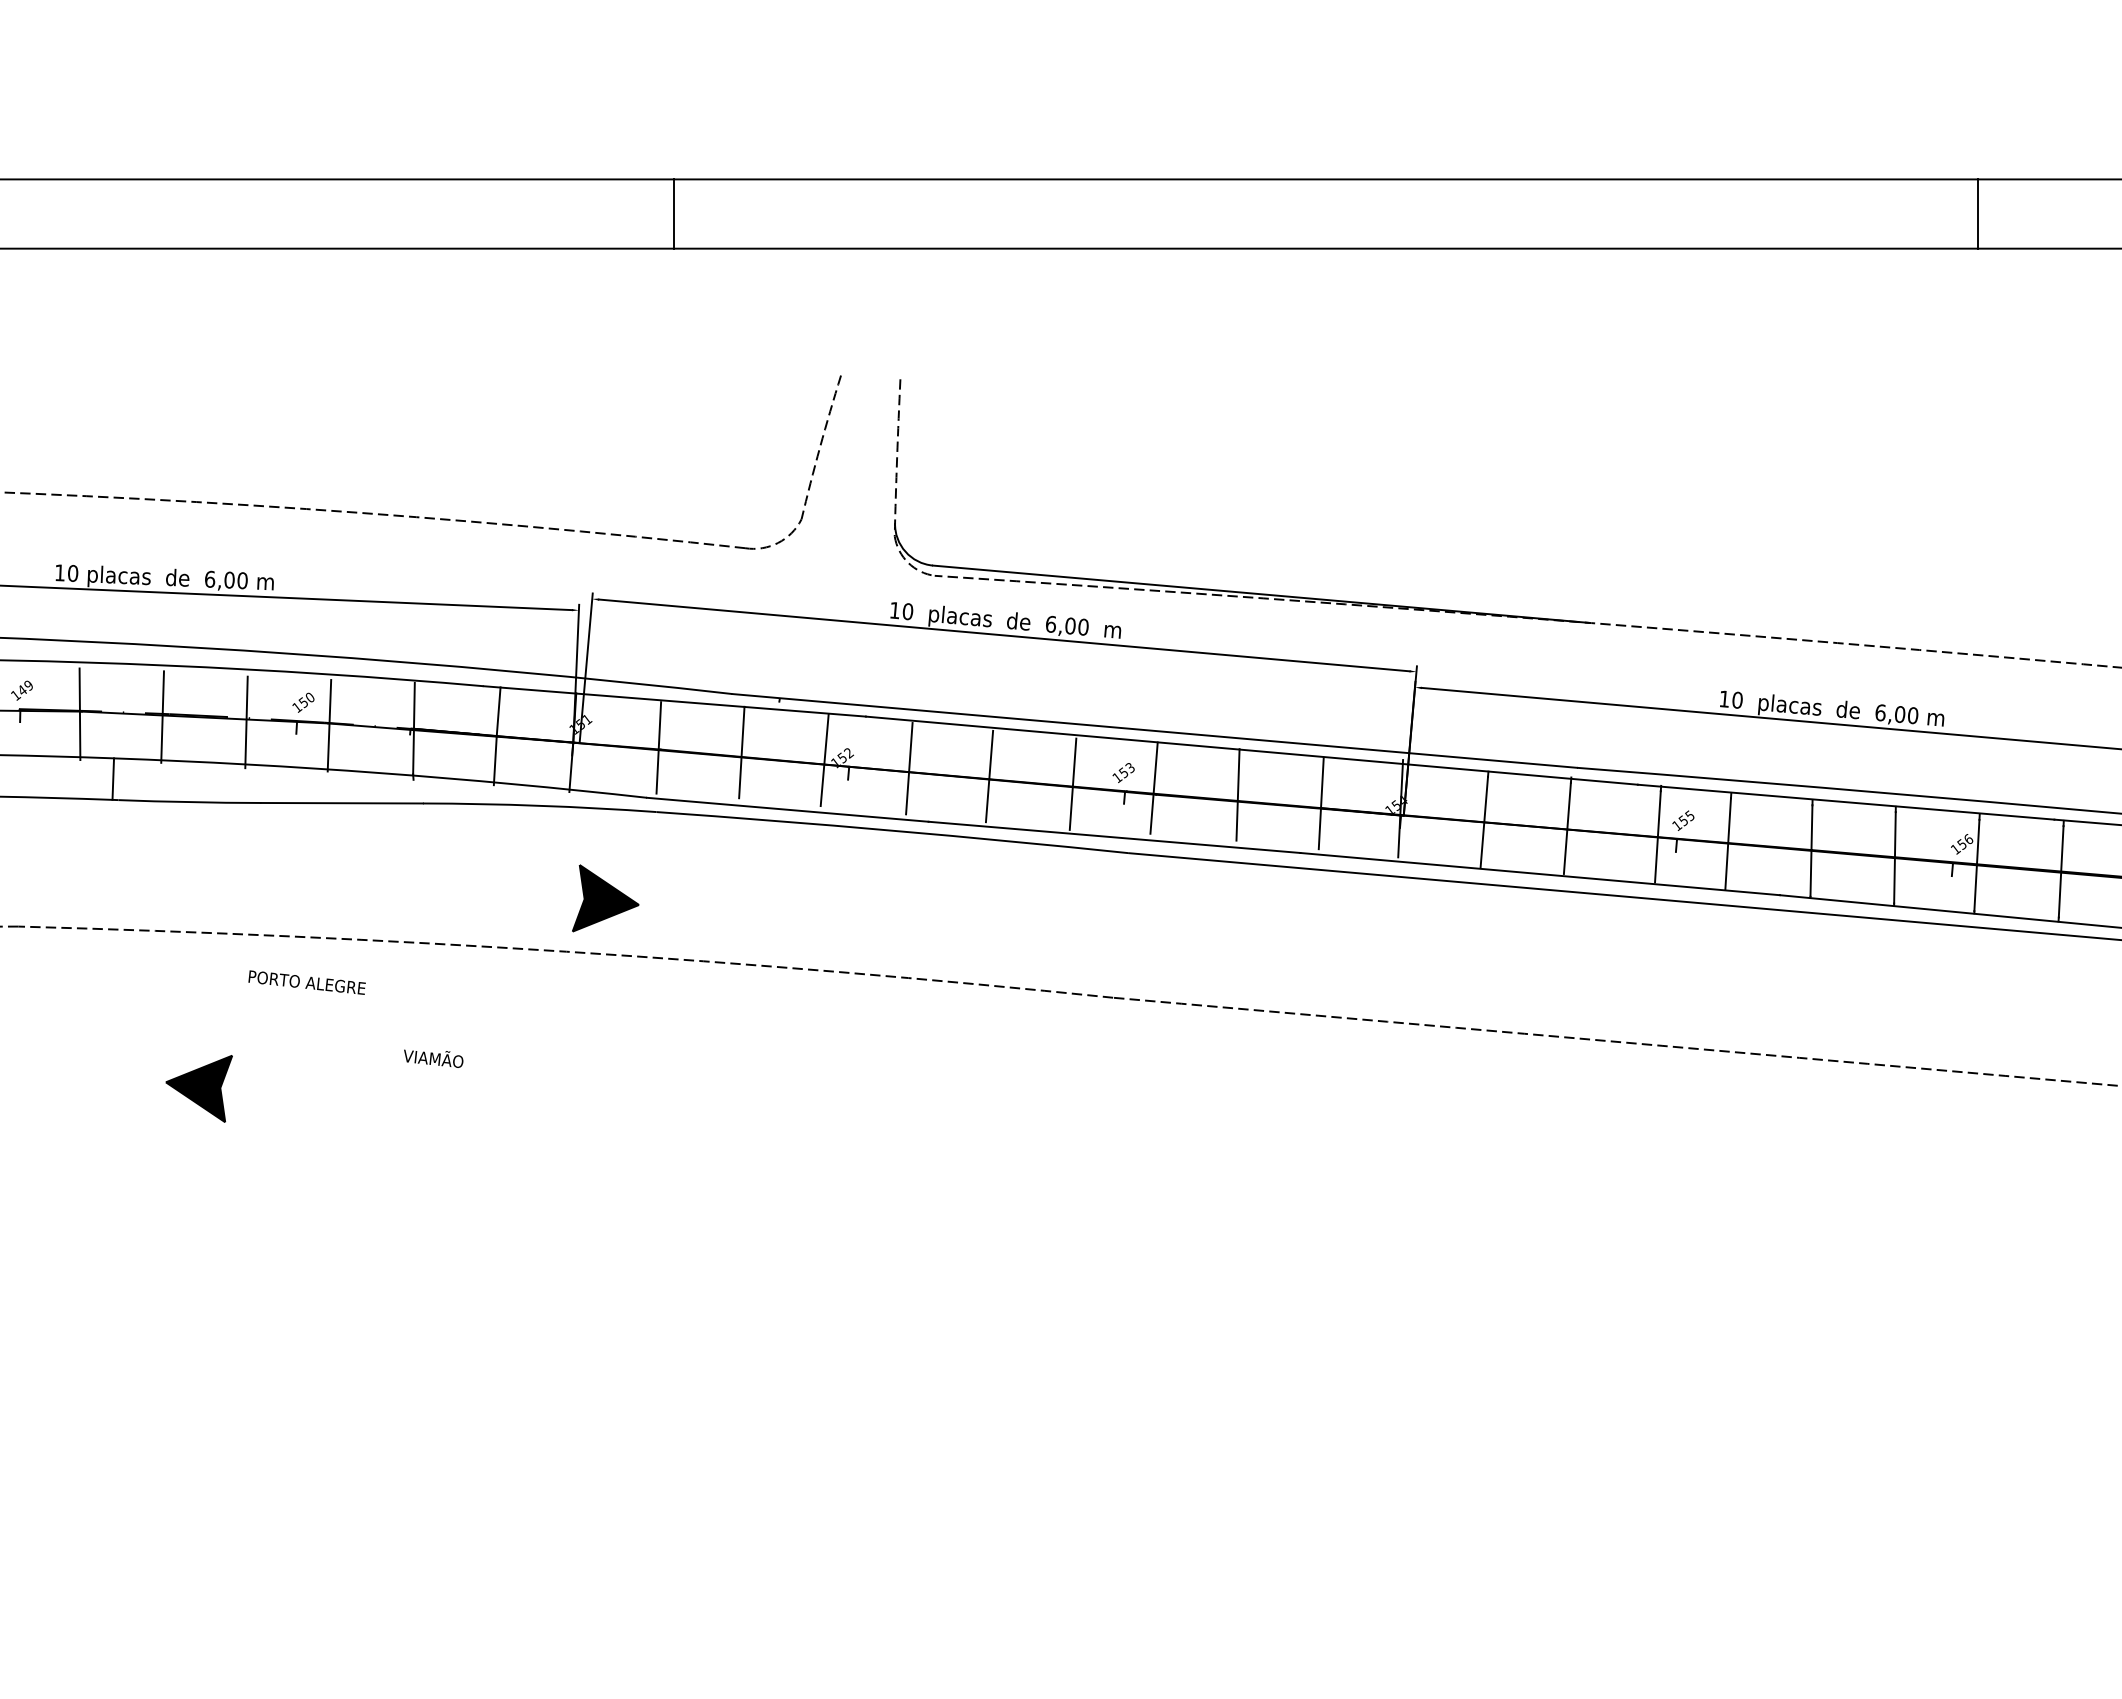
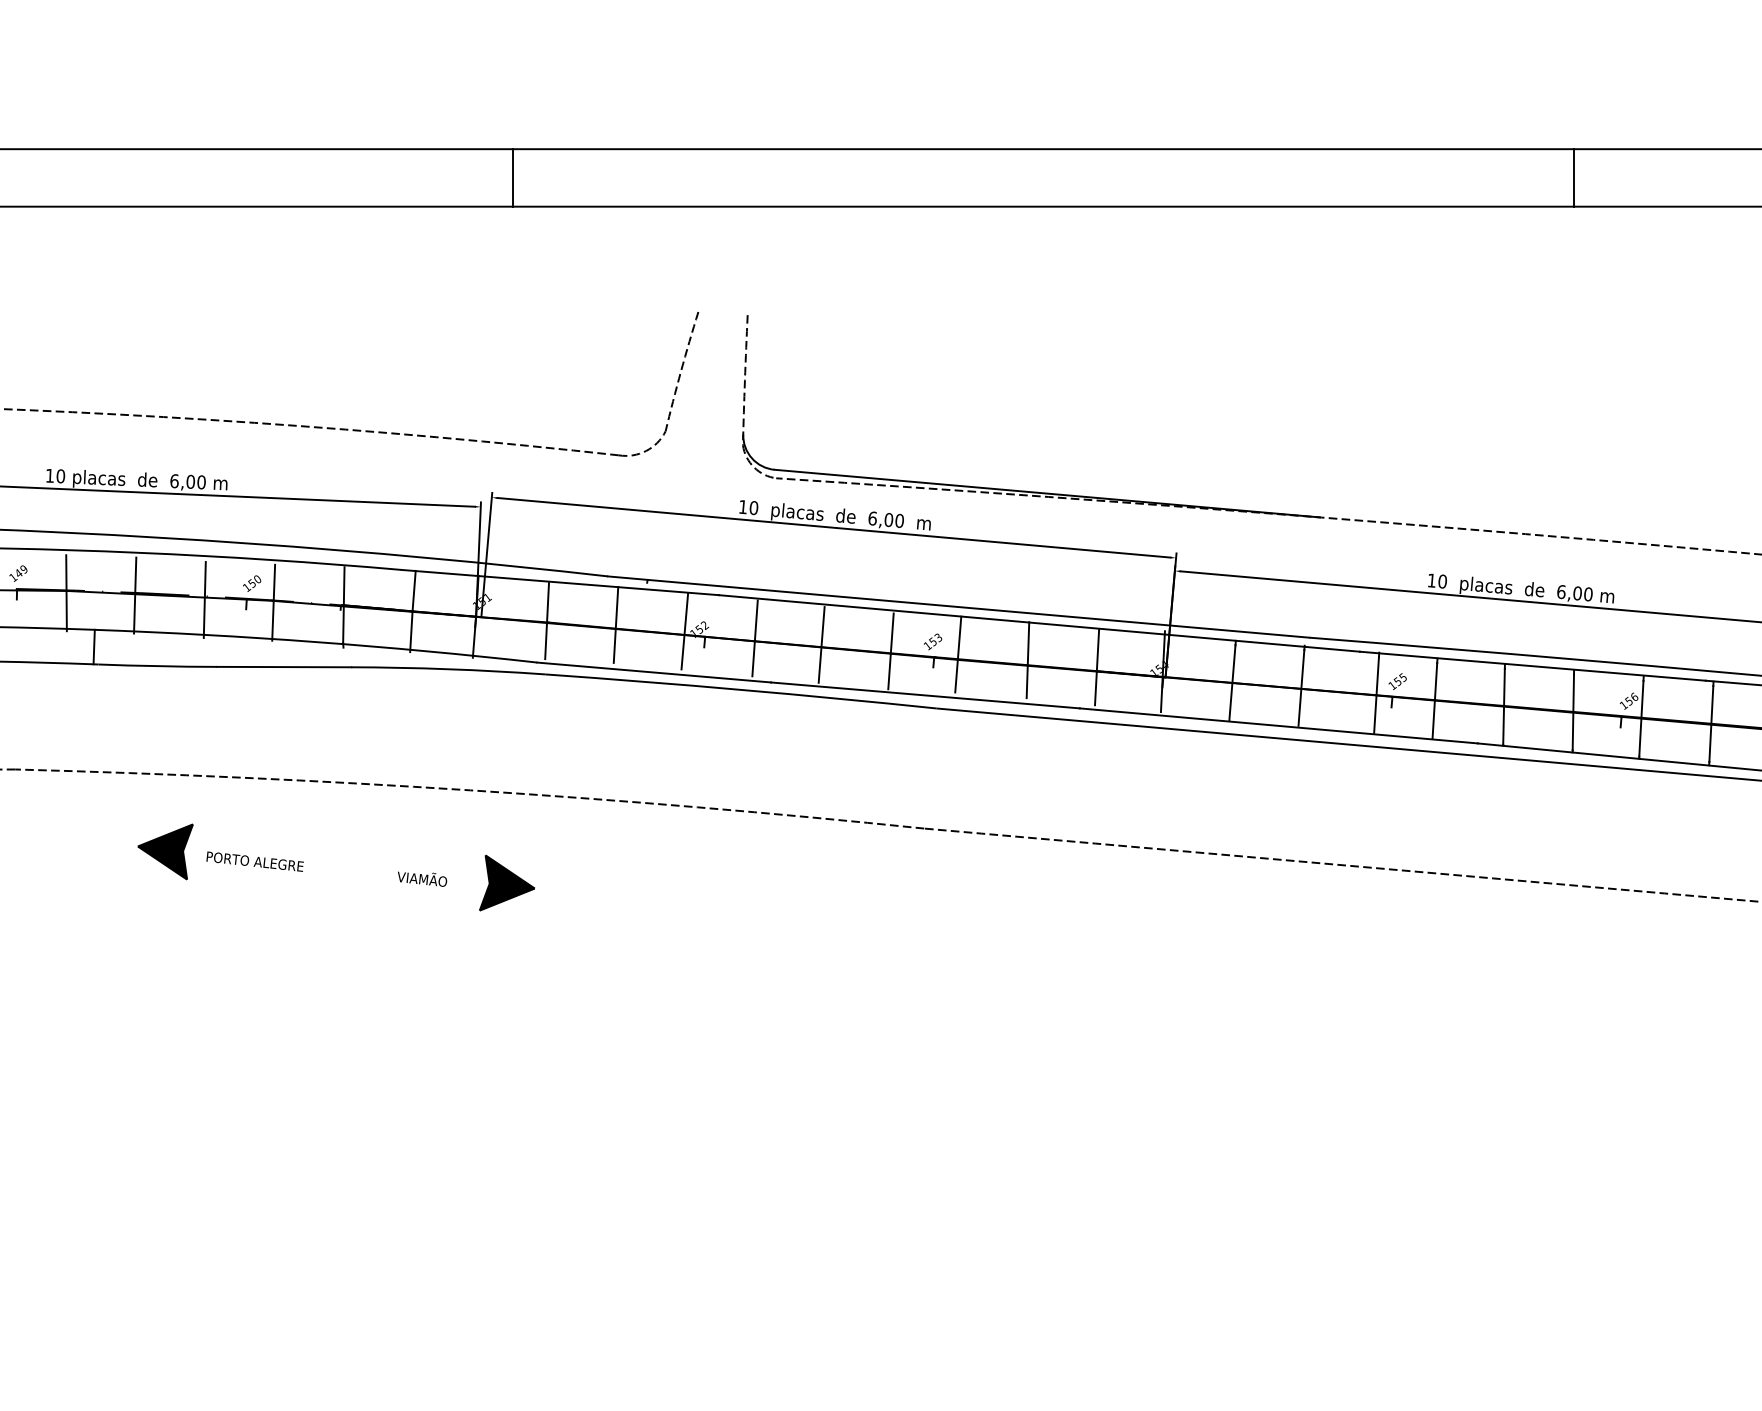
line: (674, 213) -> (513, 177), moved
line: (1977, 213) -> (1573, 177), moved
part: (605, 898) -> (506, 883), moved
text: (306, 982) -> (254, 861), moved
text: (433, 1058) -> (422, 879), moved
part: (198, 1088) -> (164, 851), moved

